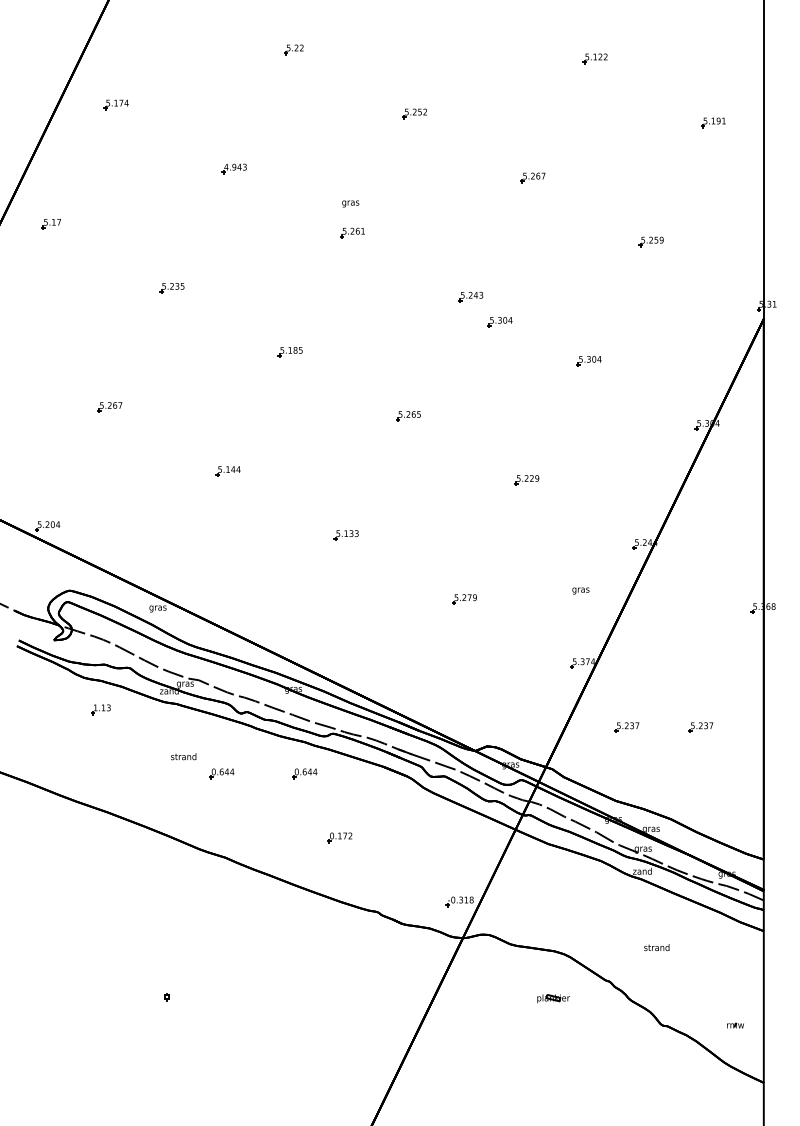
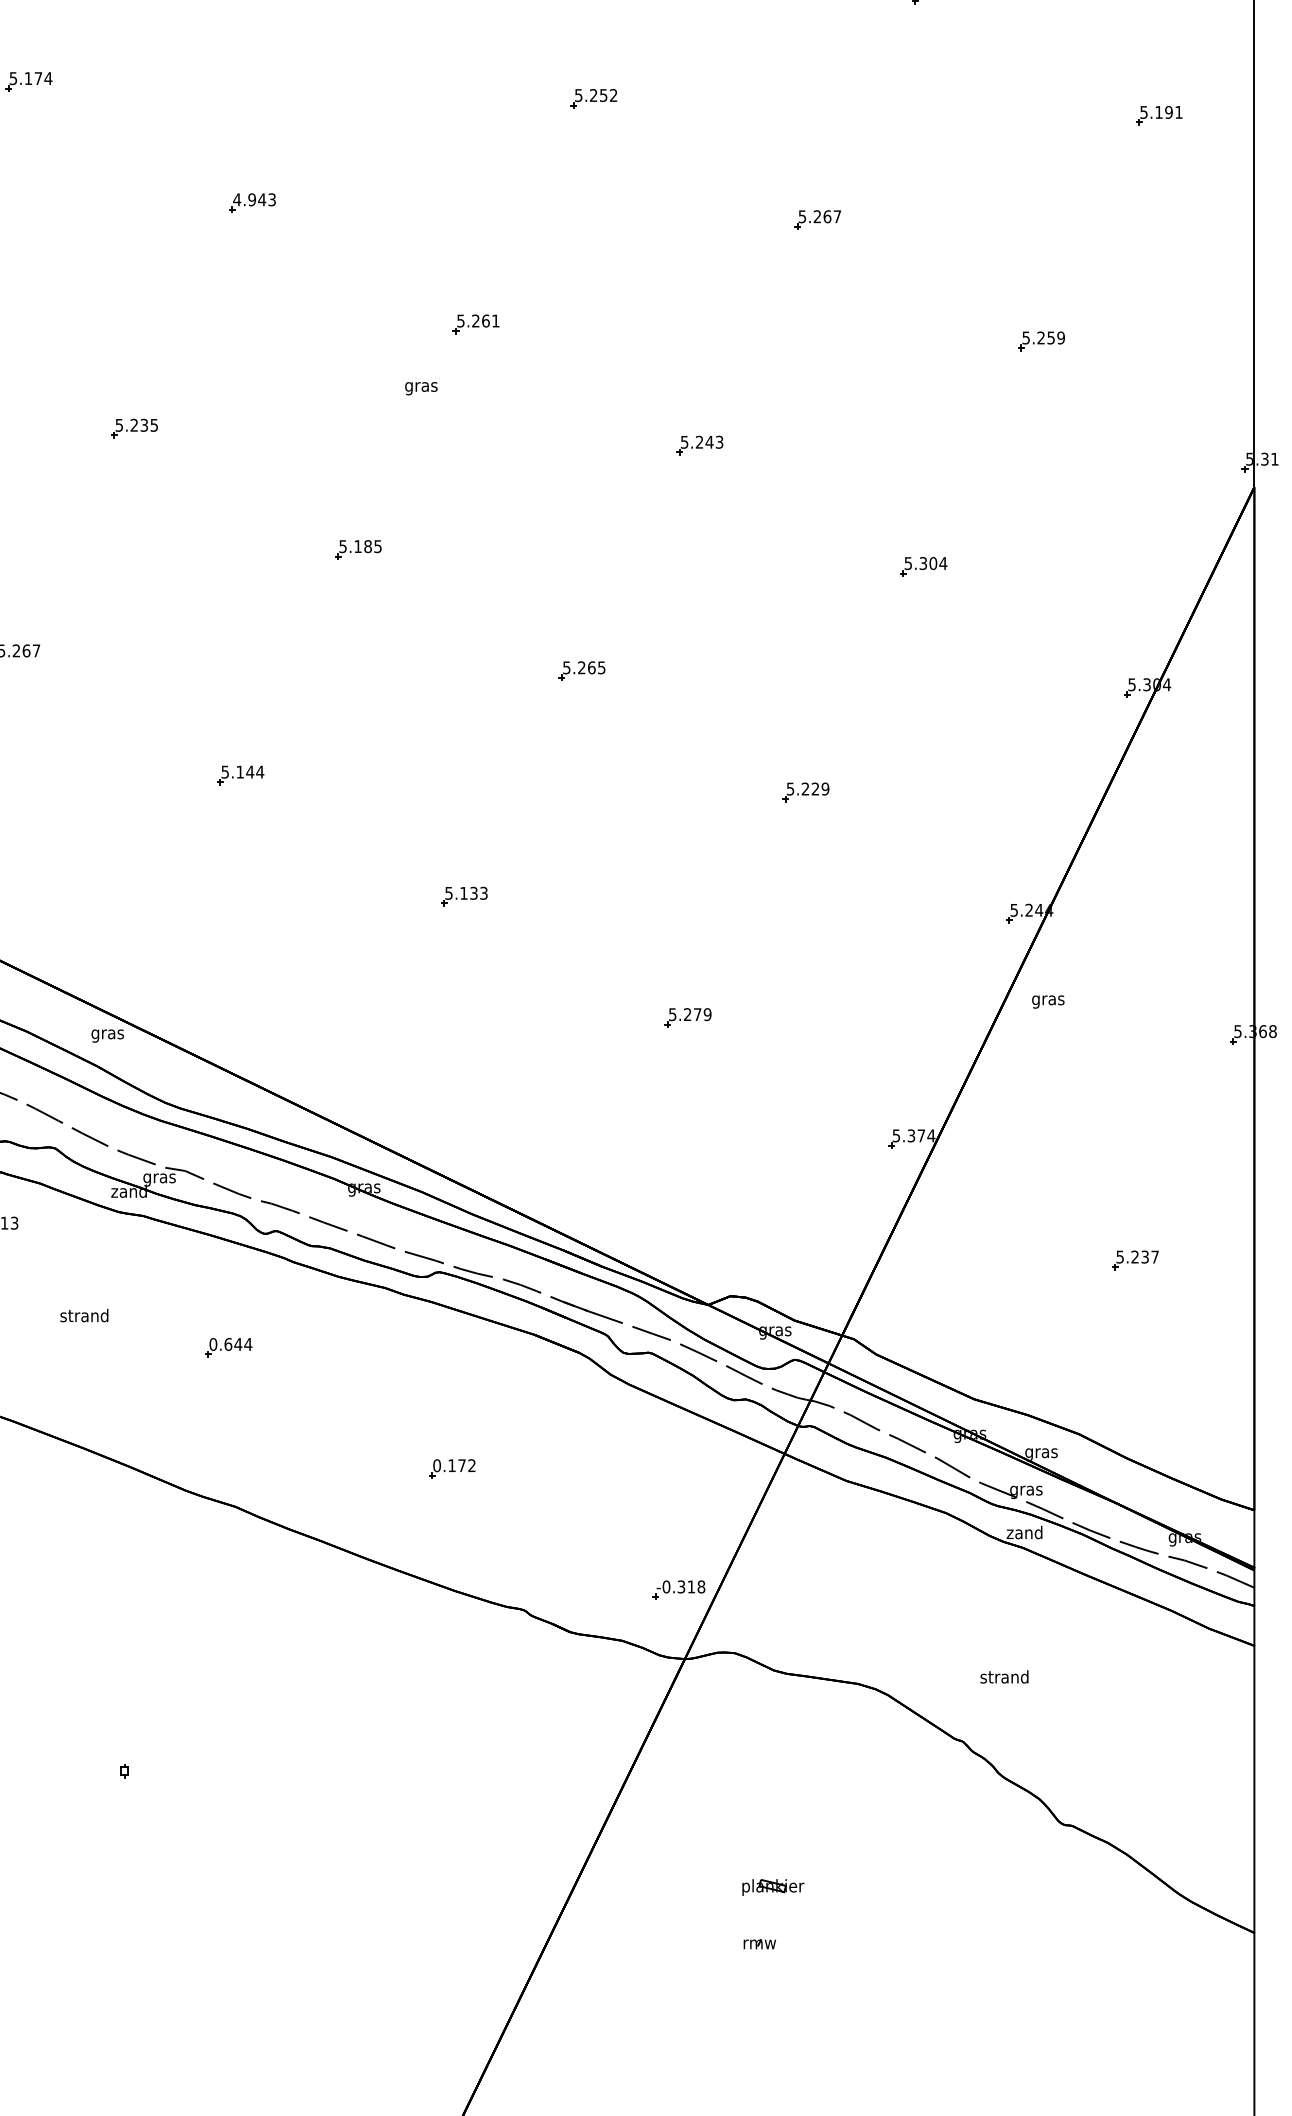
text: (350, 203) -> (420, 387), moved
part: (499, 322) -> (754, 493), removed
text: (580, 590) -> (1047, 1001), moved
part: (626, 727) -> (994, 1260), removed
text: (183, 756) -> (84, 1315), moved
part: (304, 773) -> (385, 1347), removed
text: (656, 947) -> (1003, 1676), moved
part: (553, 998) -> (773, 1886), moved
part: (735, 1025) -> (759, 1943), moved

